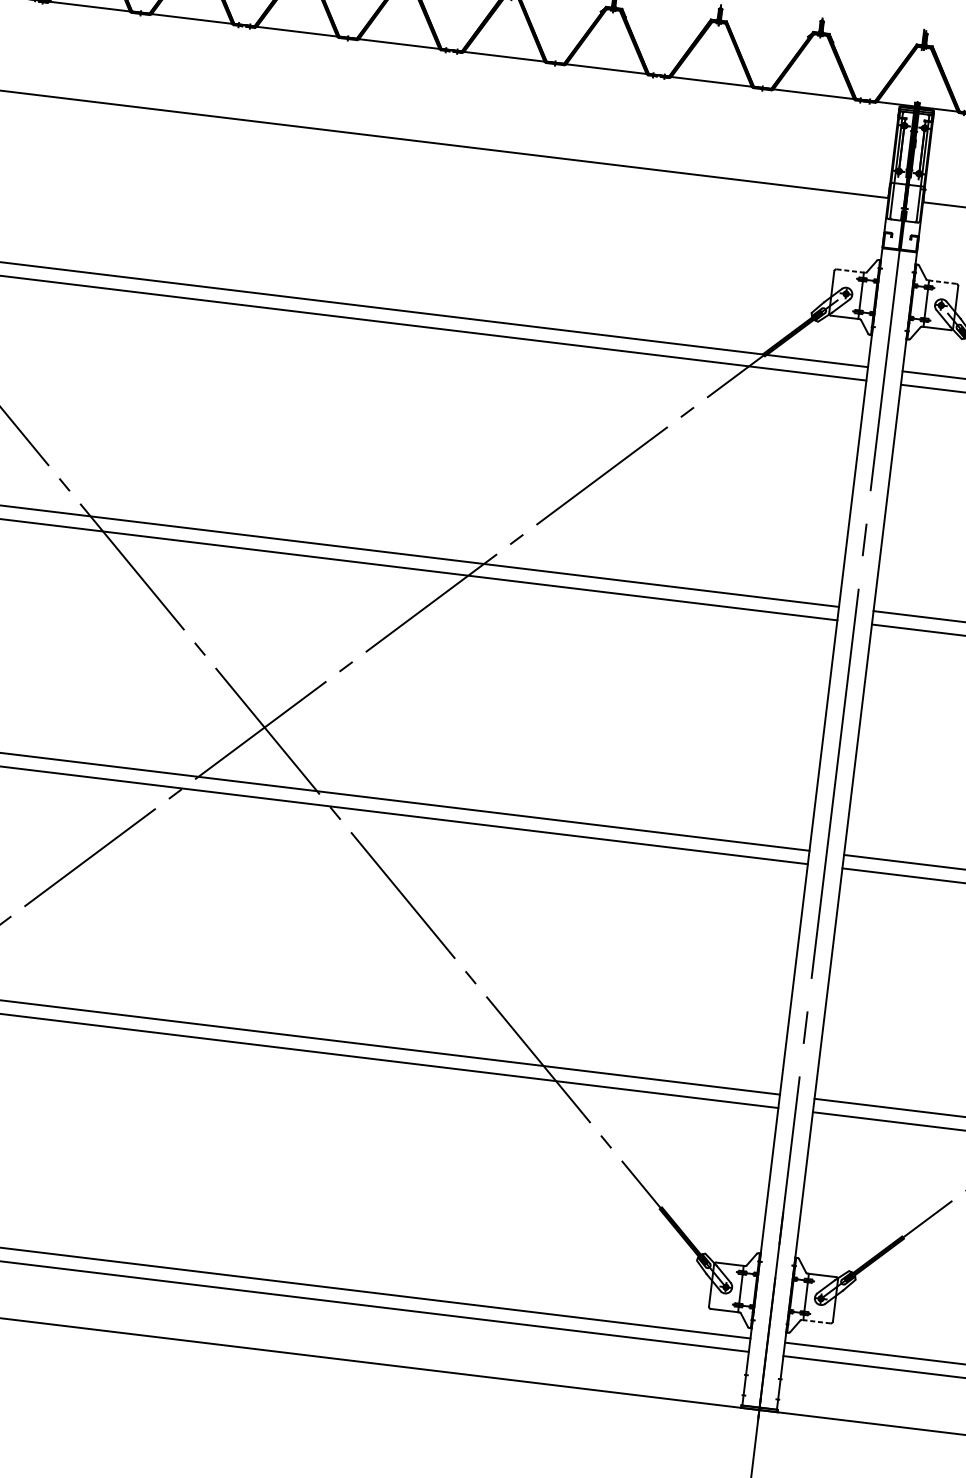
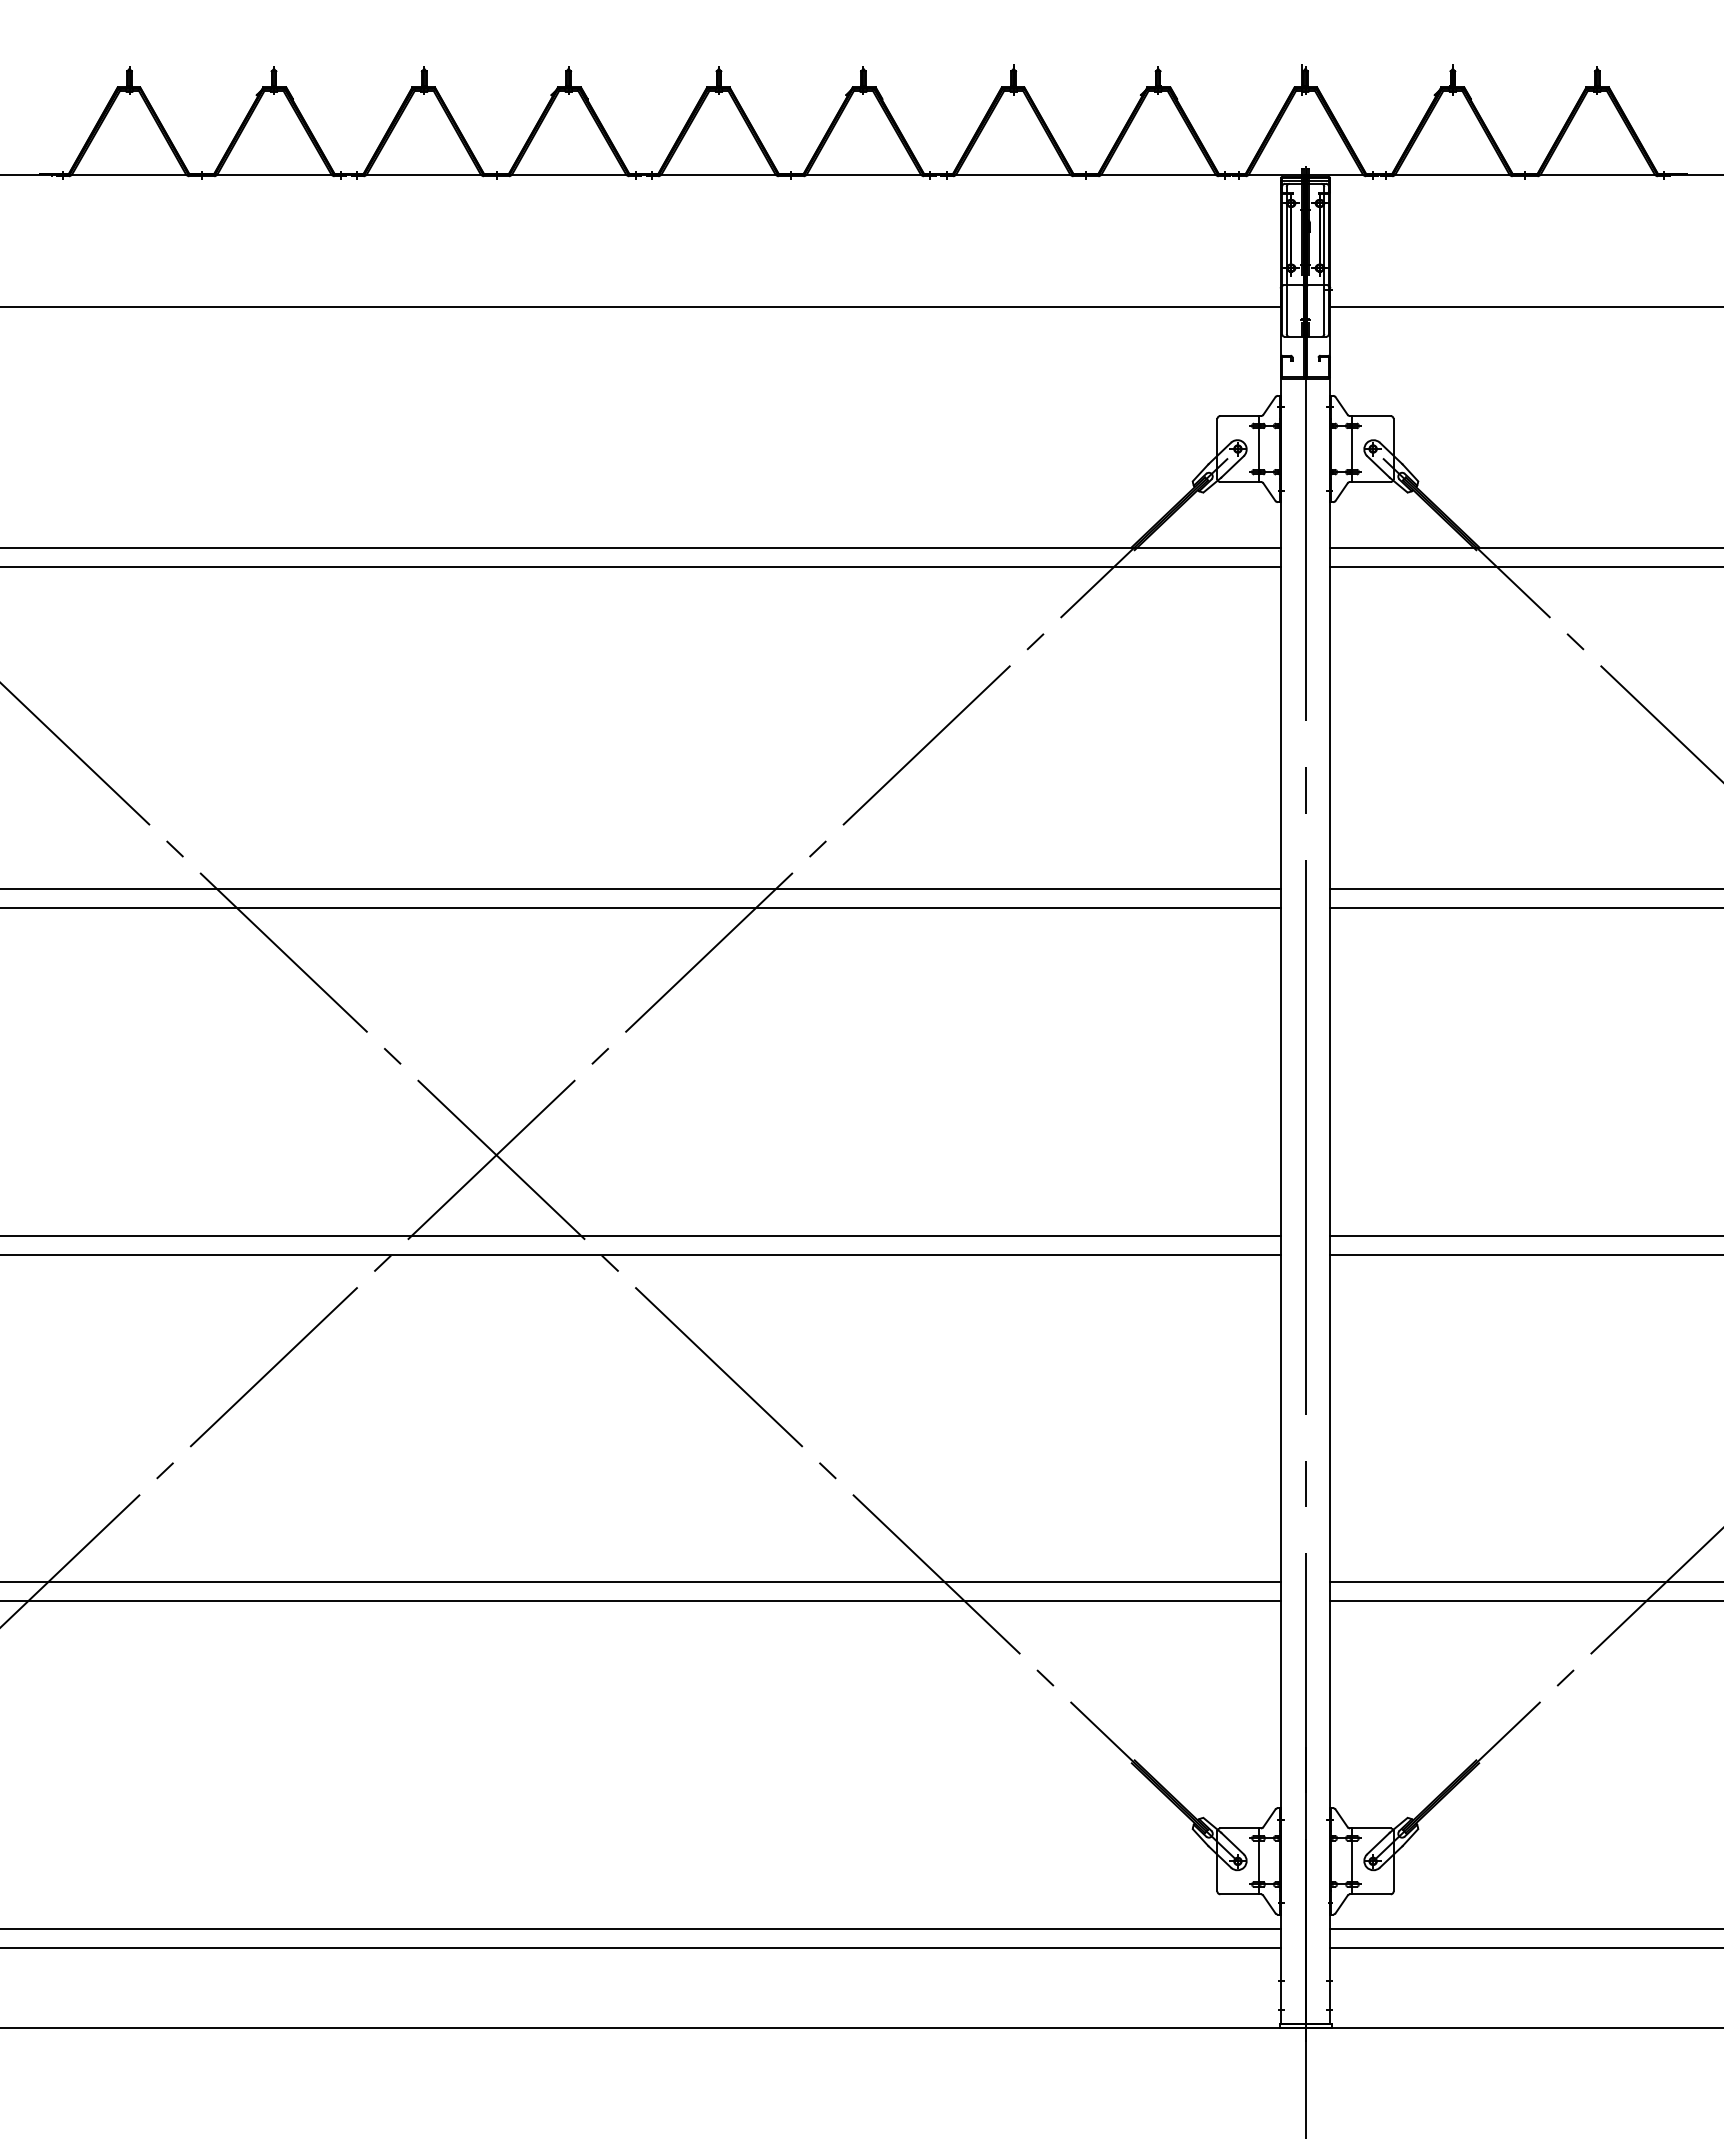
line: (851, 271) -> (1241, 416), dashed -> solid
line: (941, 282) -> (1369, 416), dashed -> solid
line: (815, 1321) -> (1369, 1894), dashed -> solid

